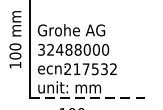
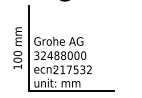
line: (88, 98) -> (71, 91), dashed -> solid

